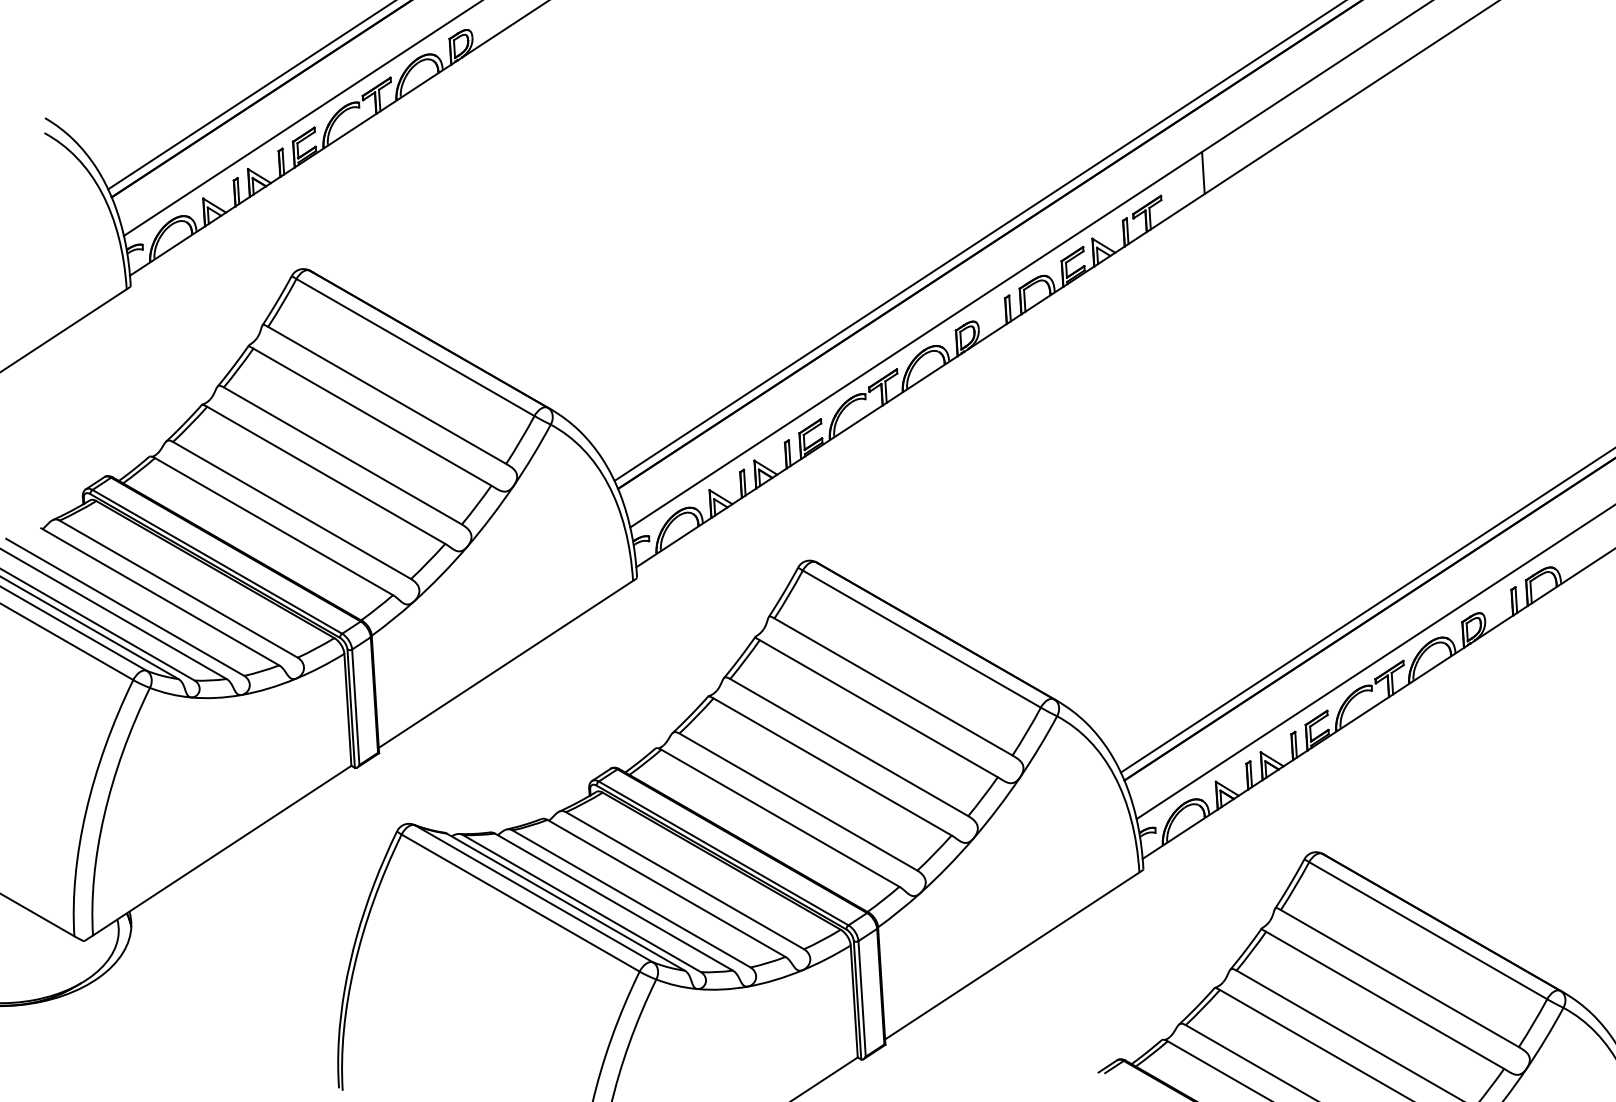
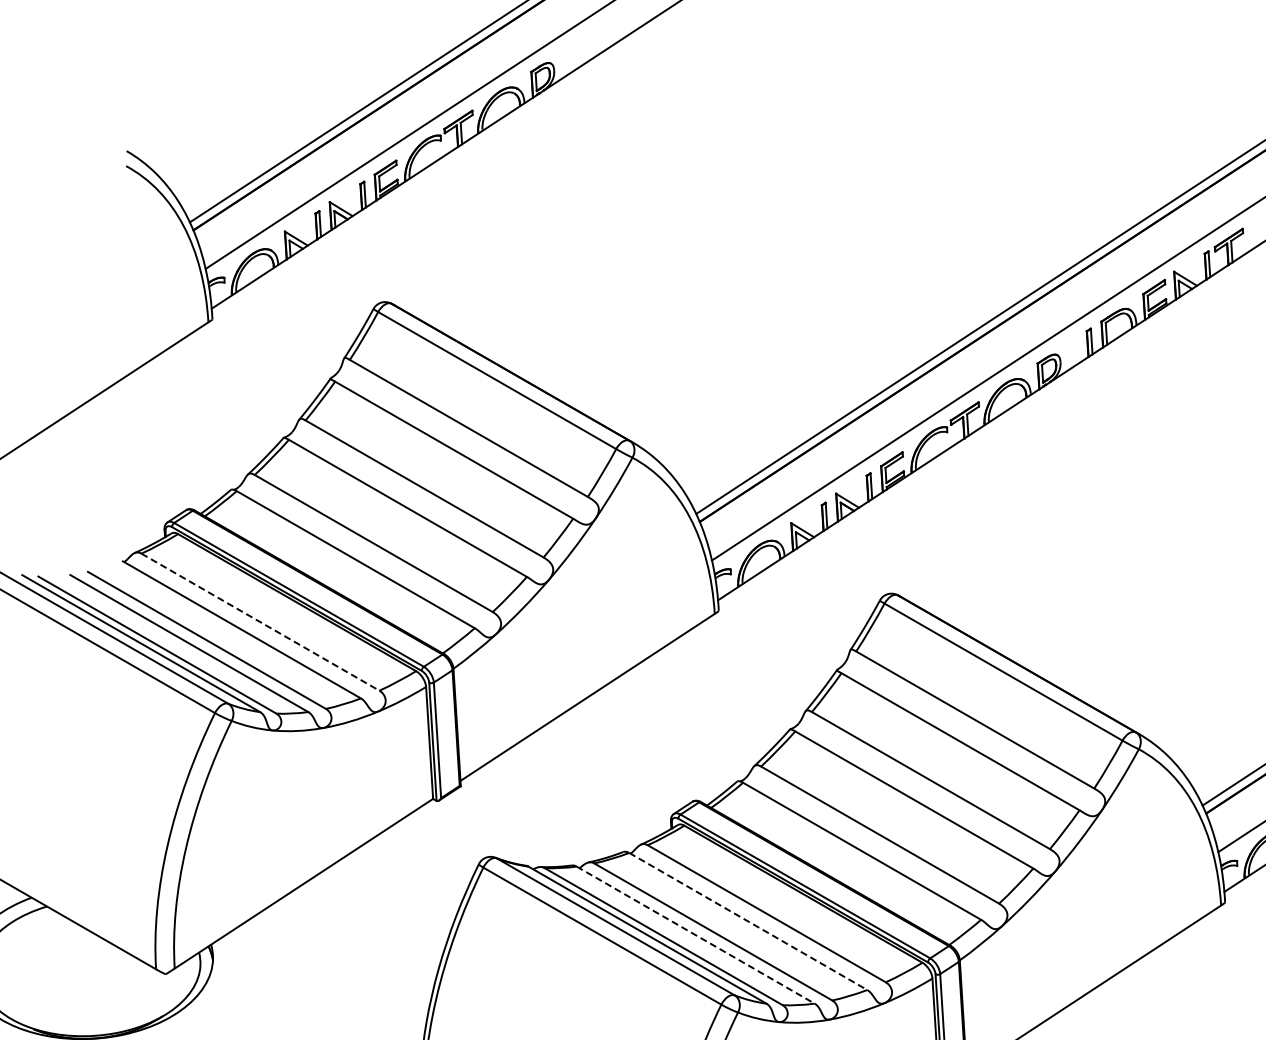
line: (179, 589) -> (261, 622), solid -> dashed
line: (667, 888) -> (749, 921), solid -> dashed
line: (614, 902) -> (696, 935), solid -> dashed

